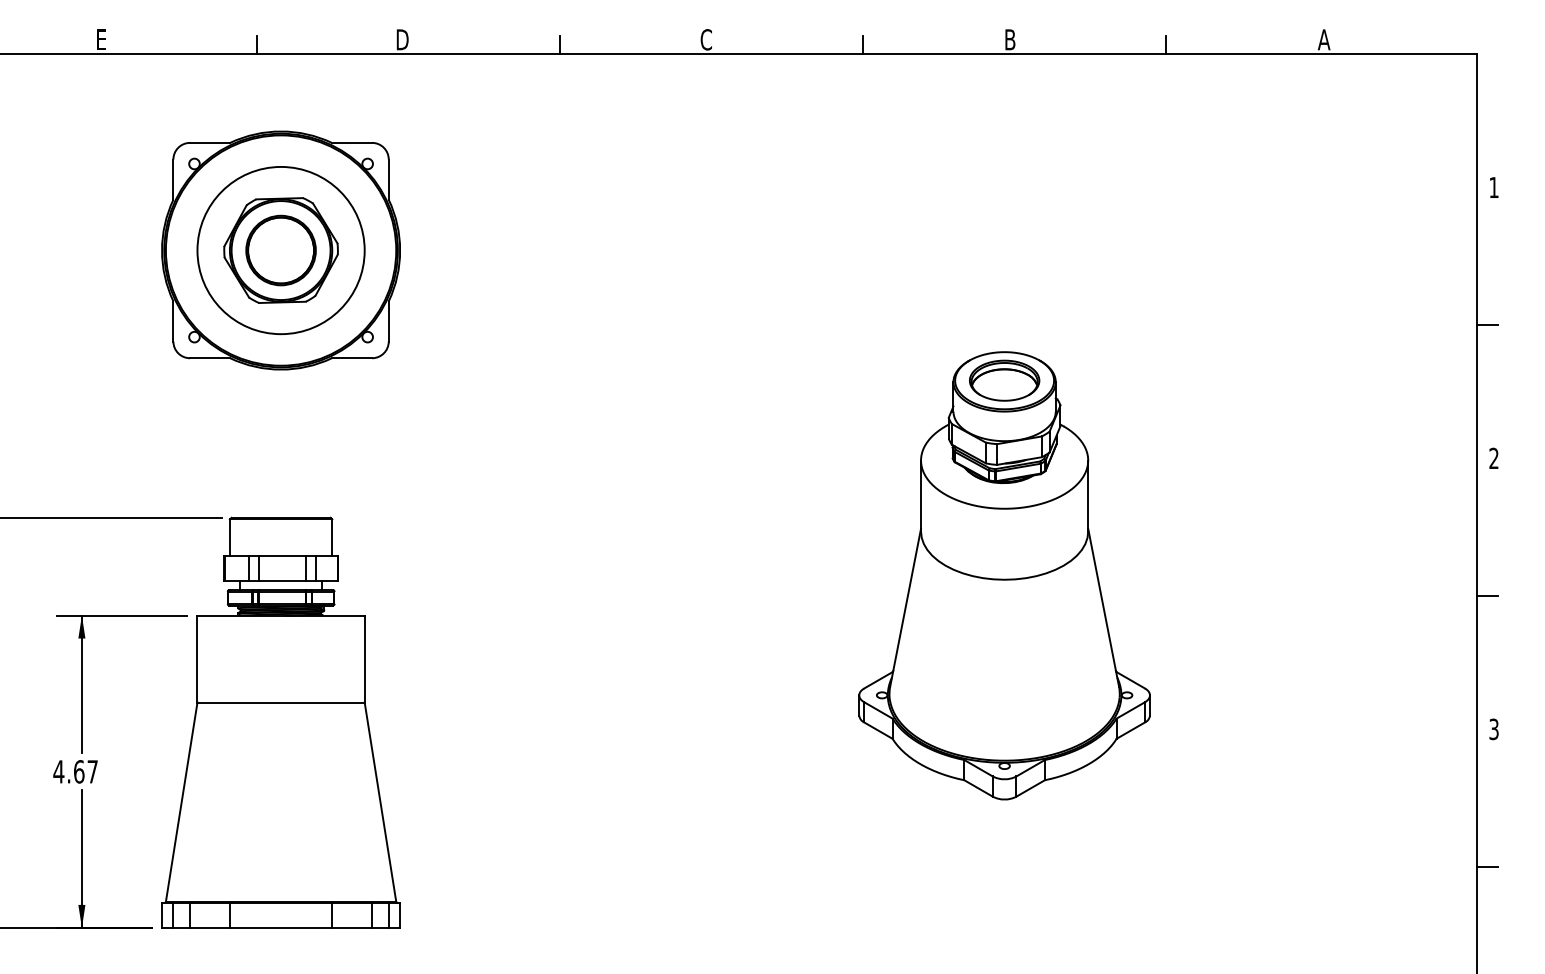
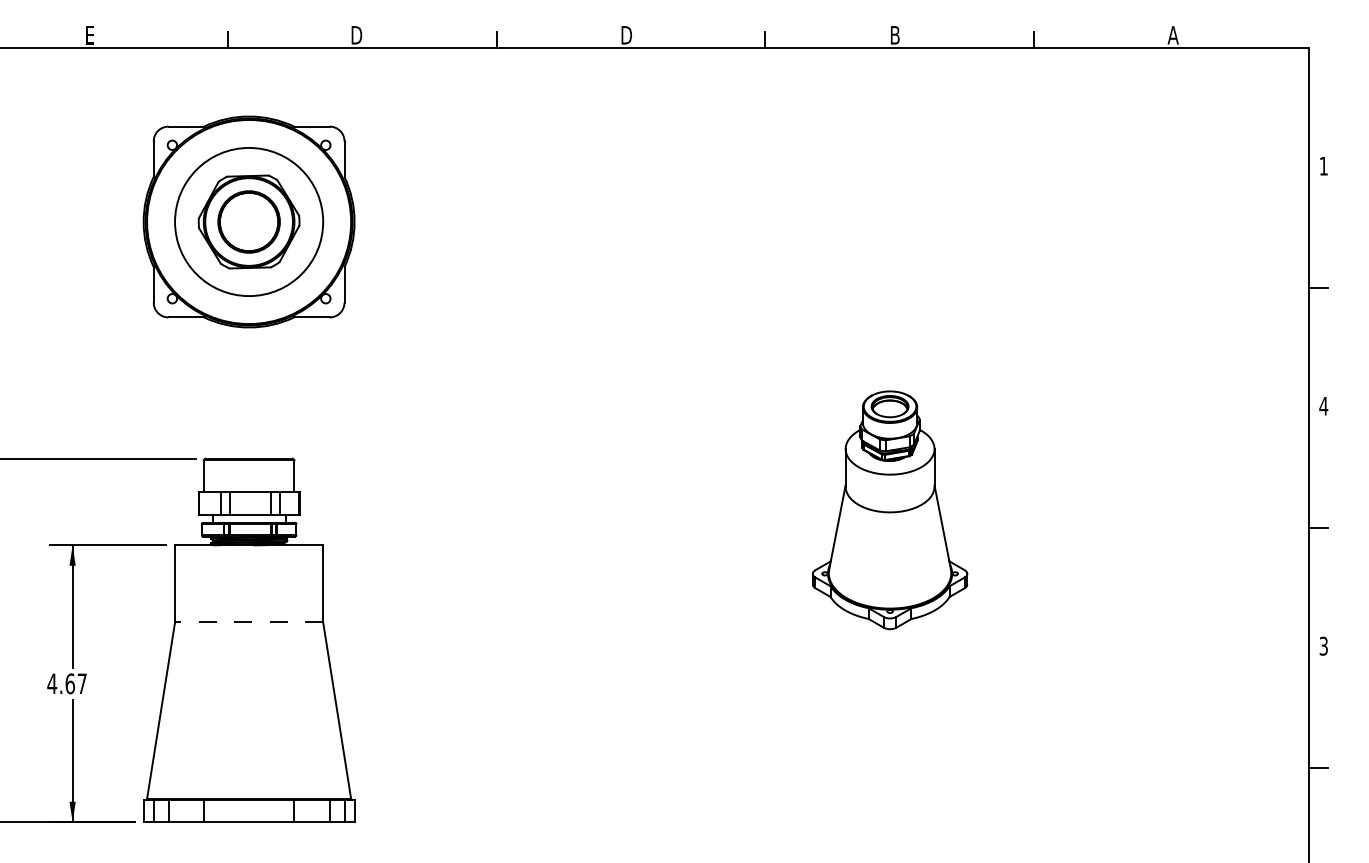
text: (705, 38) -> (625, 34), C -> D
text: (1493, 457) -> (1323, 405), 2 -> 4
part: (1003, 576) -> (889, 510), size x0.6
line: (280, 702) -> (248, 622), solid -> dashed

